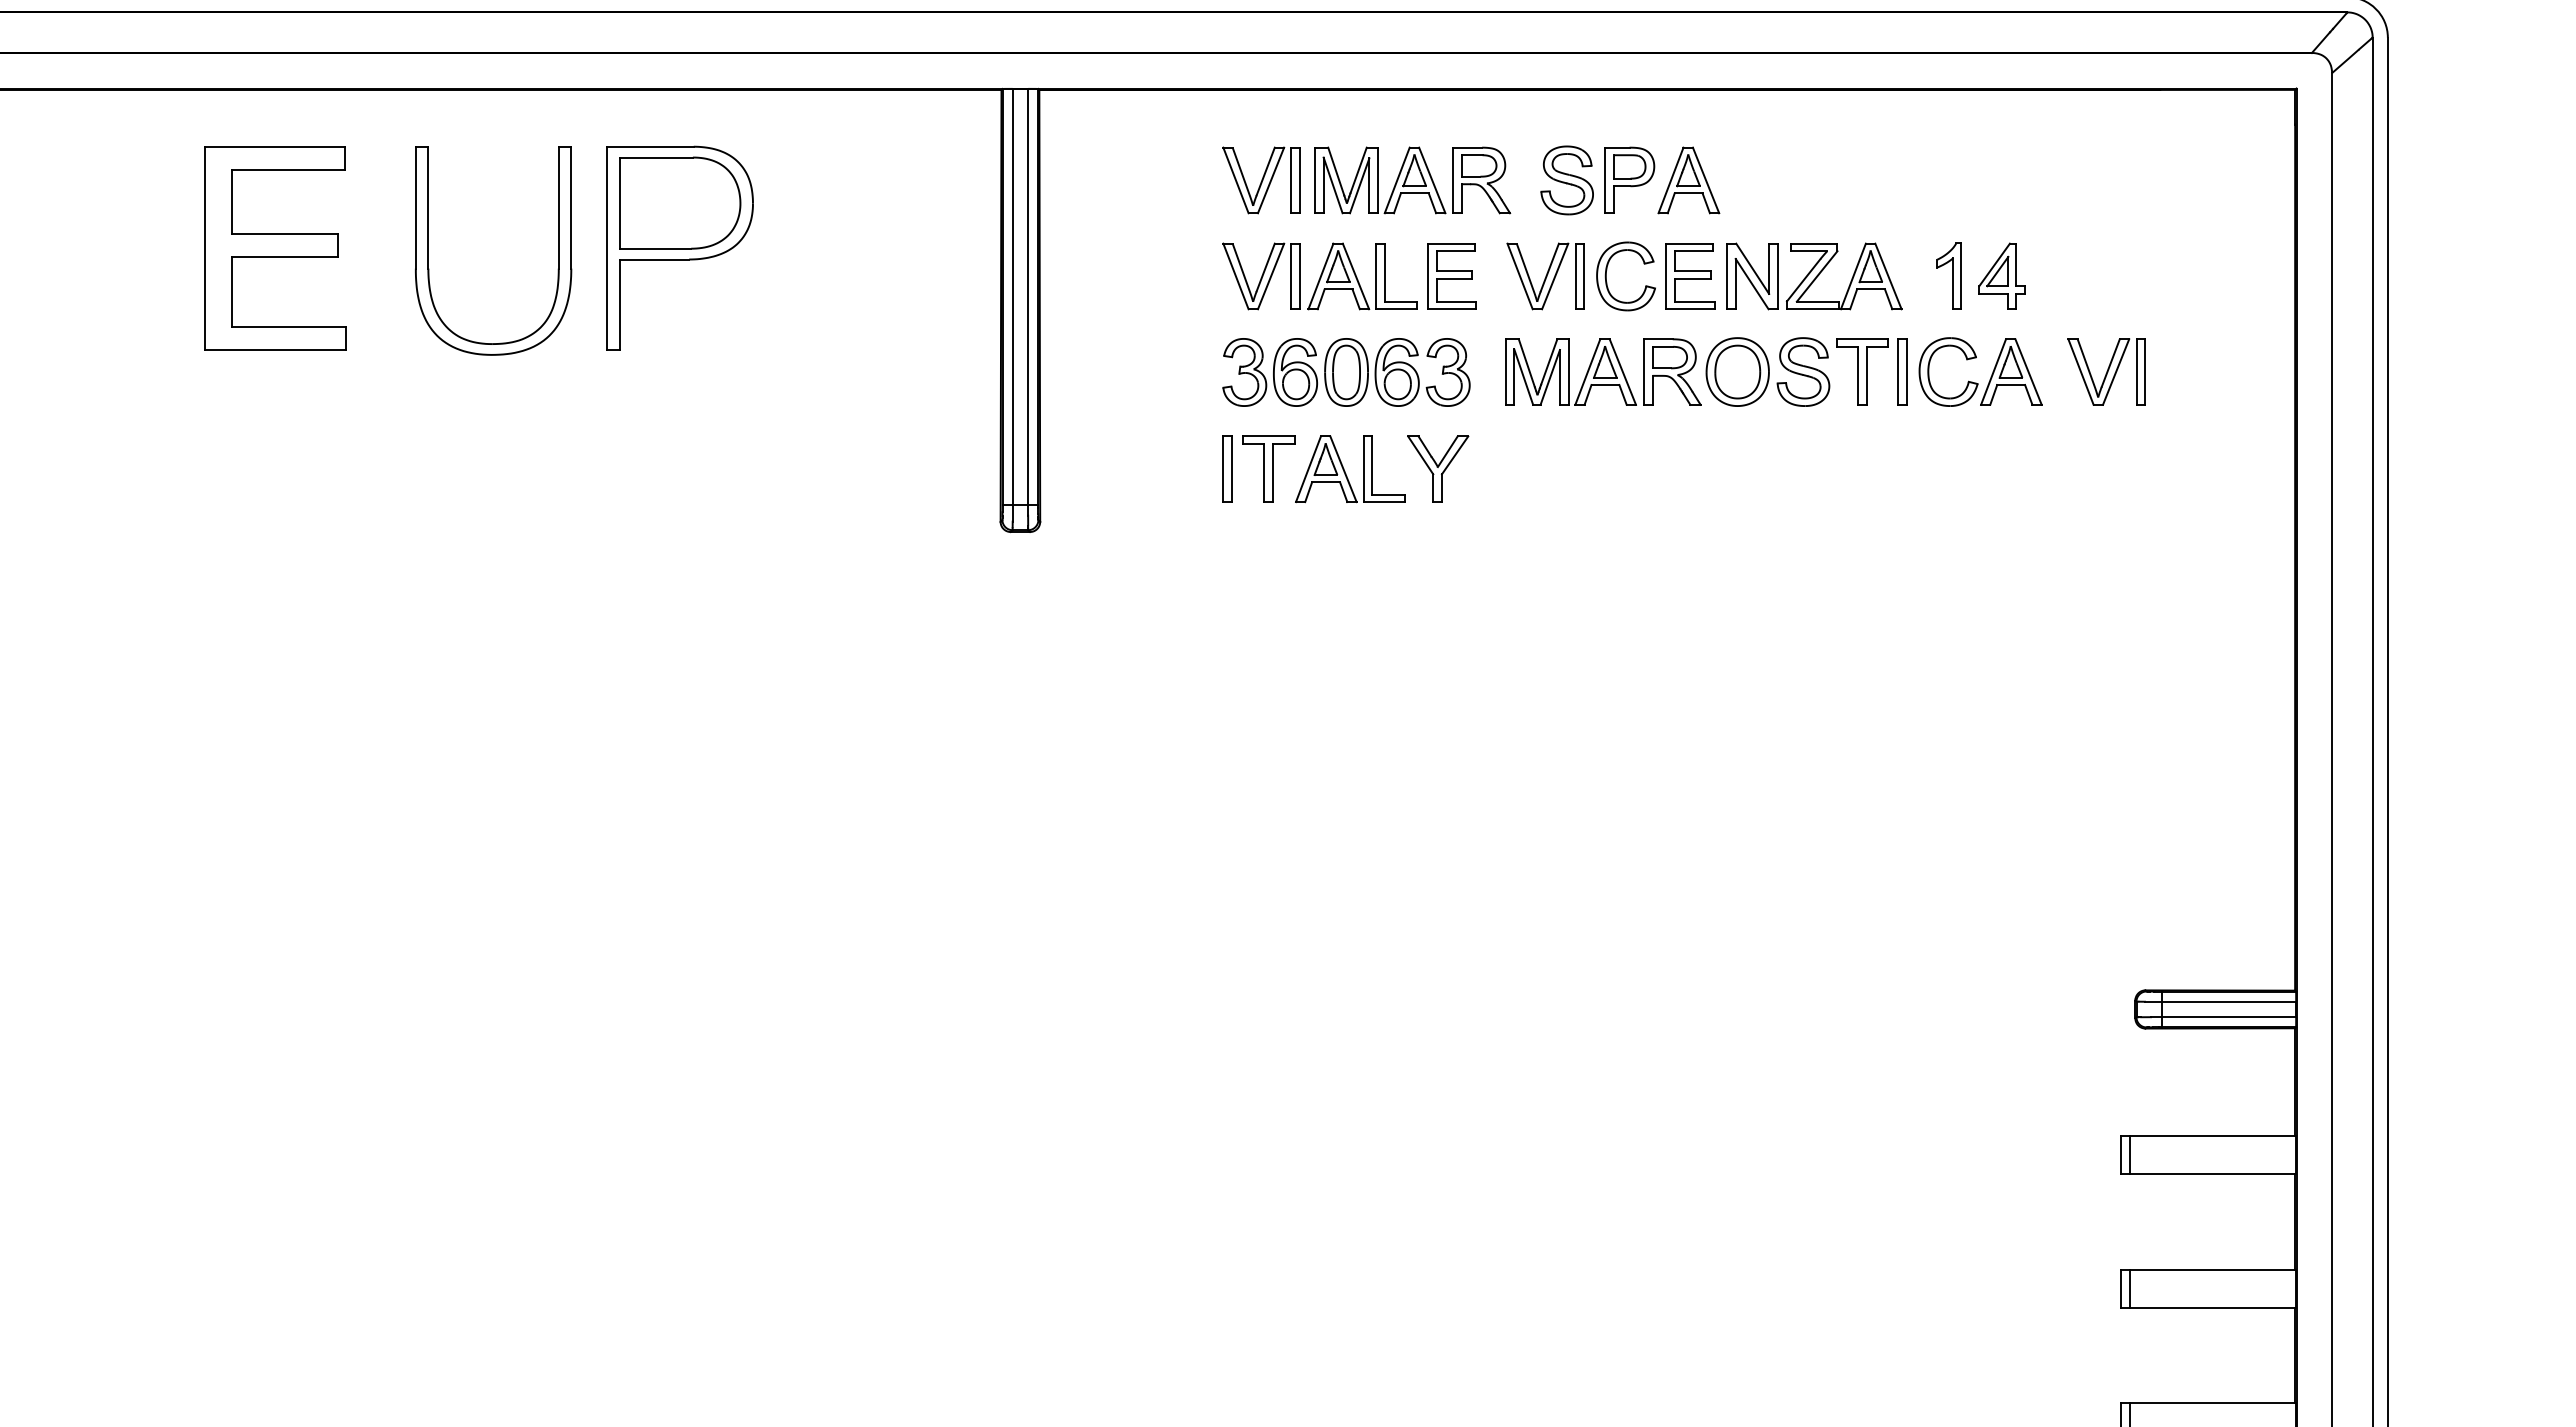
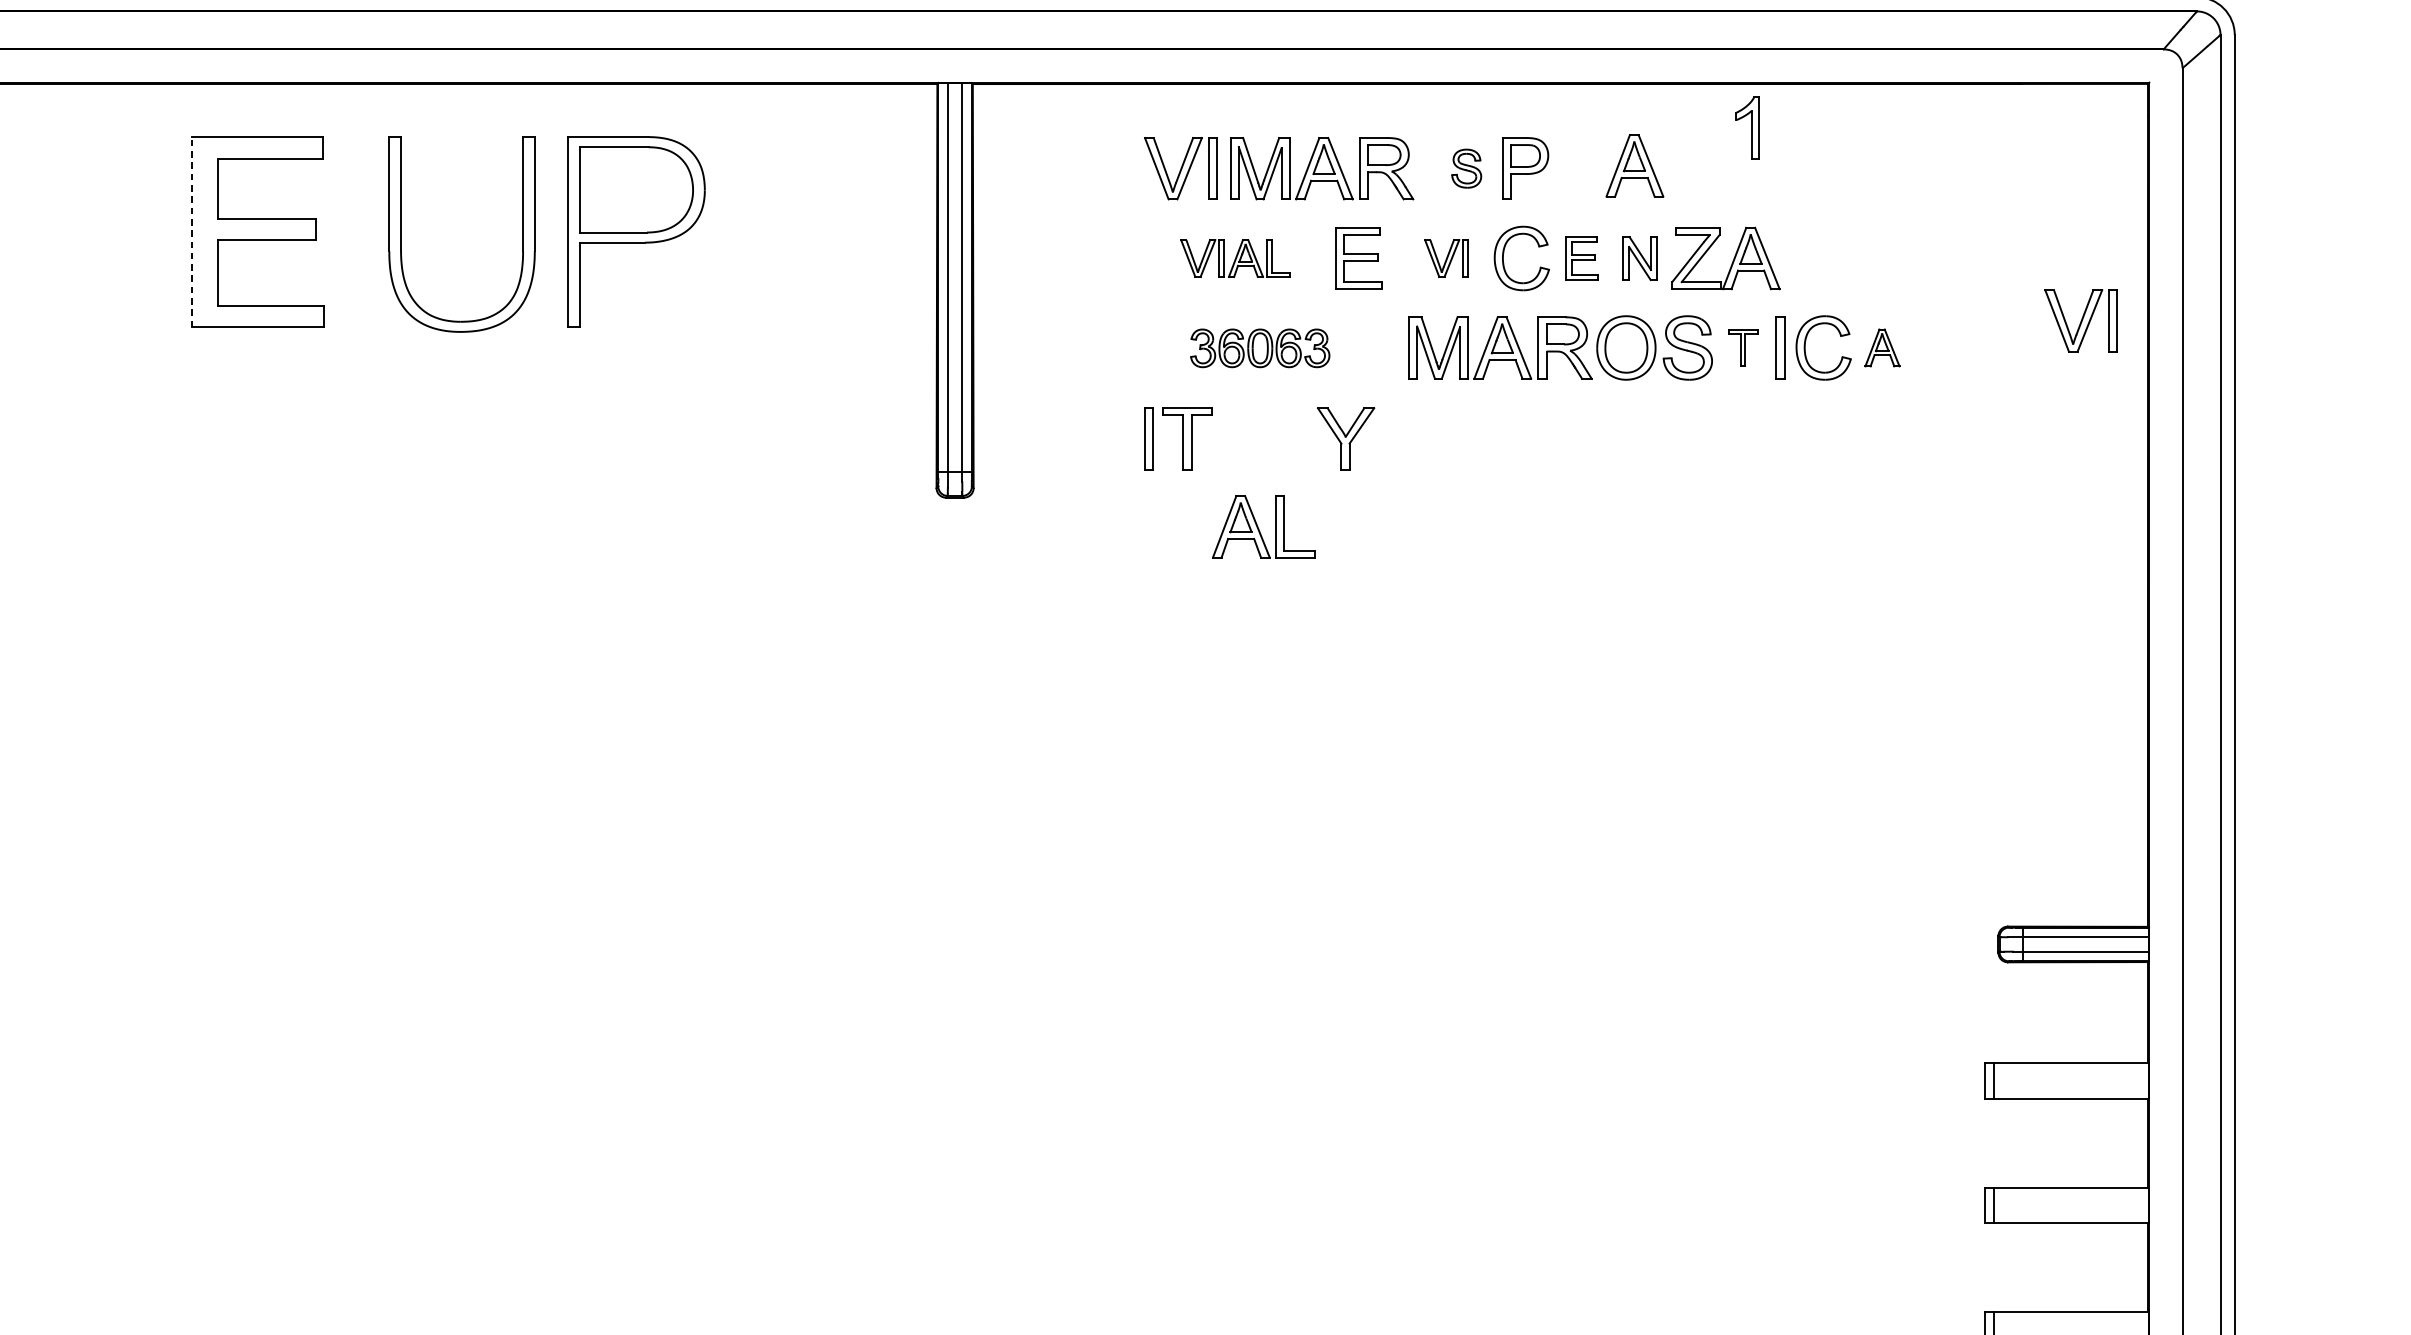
part: (1566, 180) -> (1466, 168), size x0.6
part: (1688, 180) -> (1634, 165), moved
line: (205, 247) -> (192, 231), solid -> dashed
part: (1948, 275) -> (1746, 127), moved
part: (2001, 275) -> (1873, 257), removed
part: (1319, 276) -> (1234, 258), size x0.6
part: (1545, 276) -> (1446, 258), size x0.6
part: (1690, 276) -> (1582, 258), size x0.7
part: (1752, 276) -> (1640, 258), size x0.7
part: (1862, 371) -> (1743, 347), size x0.6
part: (2011, 371) -> (1882, 347), size x0.6
part: (2106, 371) -> (2080, 320), moved
part: (1346, 372) -> (1260, 348), size x0.6
part: (1350, 469) -> (1263, 527), moved

